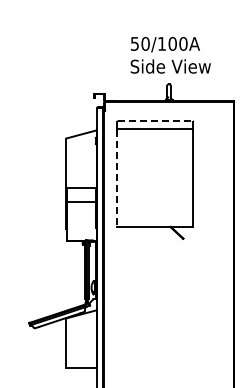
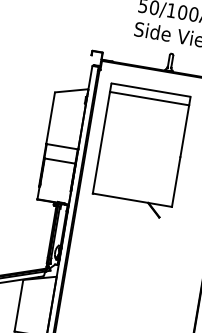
line: (155, 121) -> (151, 90), dashed -> solid
line: (117, 178) -> (101, 143), dashed -> solid

